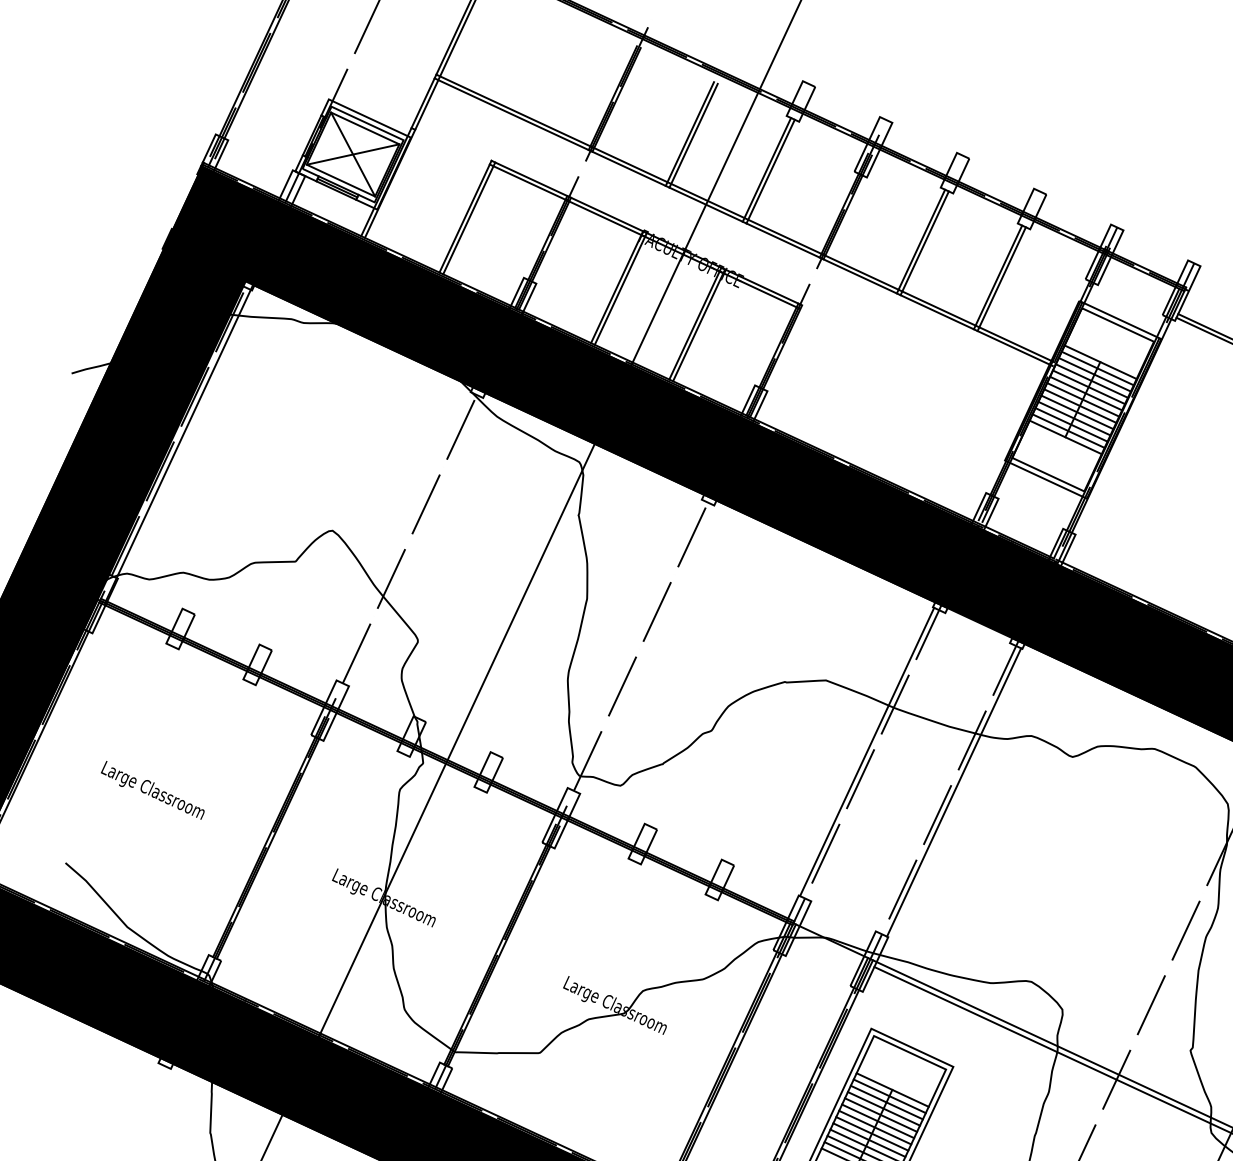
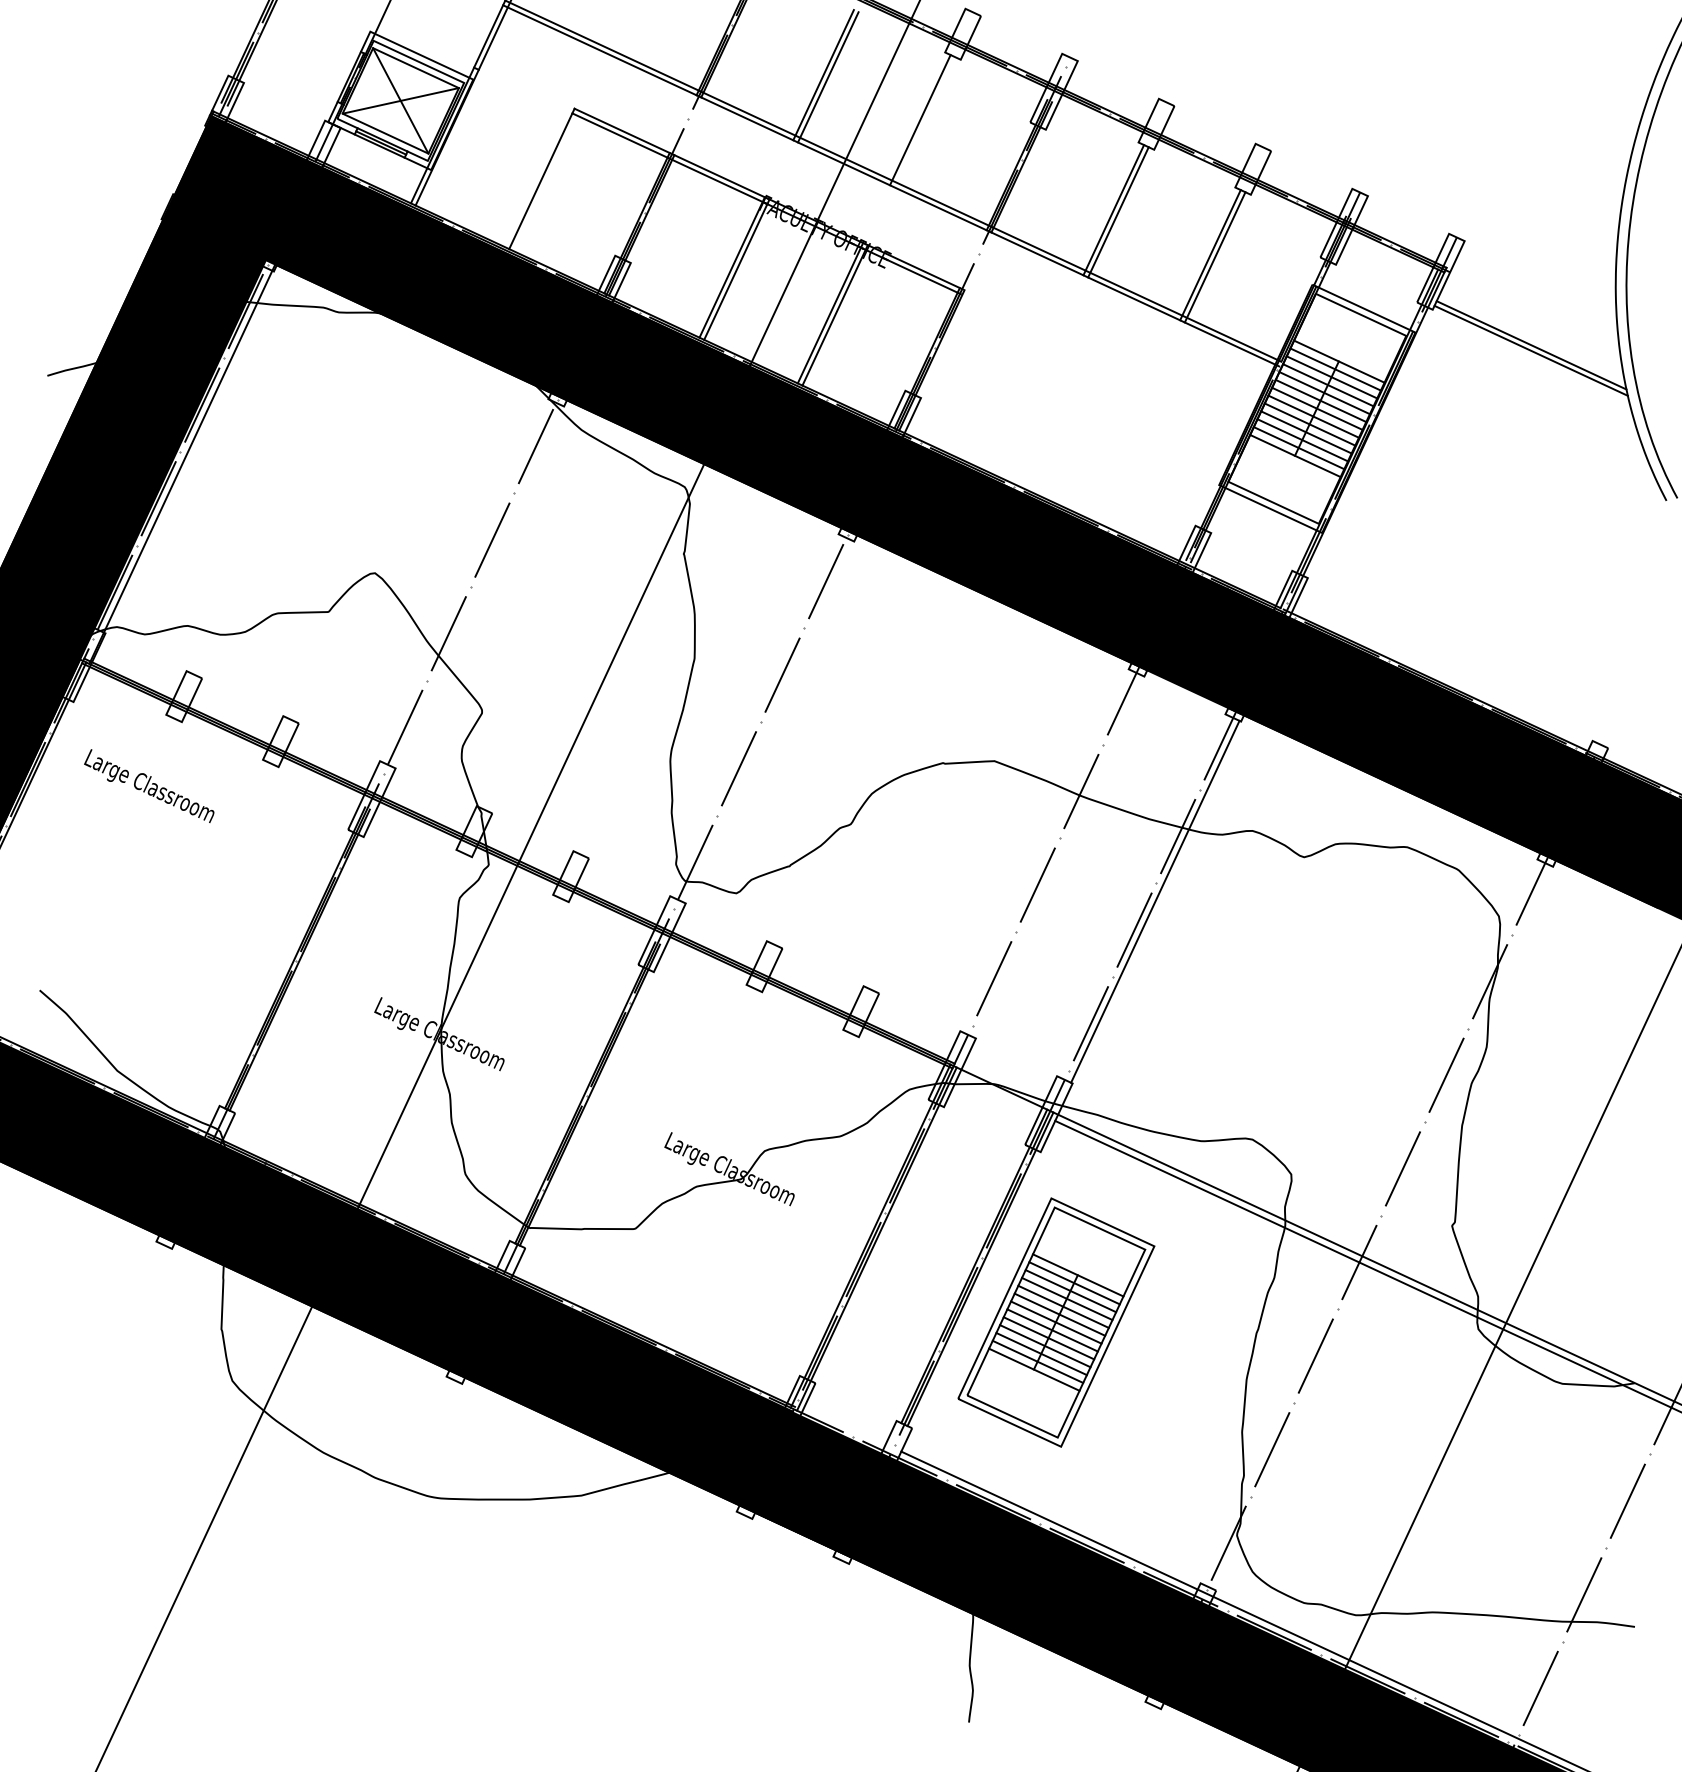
line: (770, 171) -> (924, 122), removed
line: (469, 217) -> (546, 180), removed
line: (866, 751) -> (1045, 850), removed
text: (152, 789) -> (149, 785), moved

